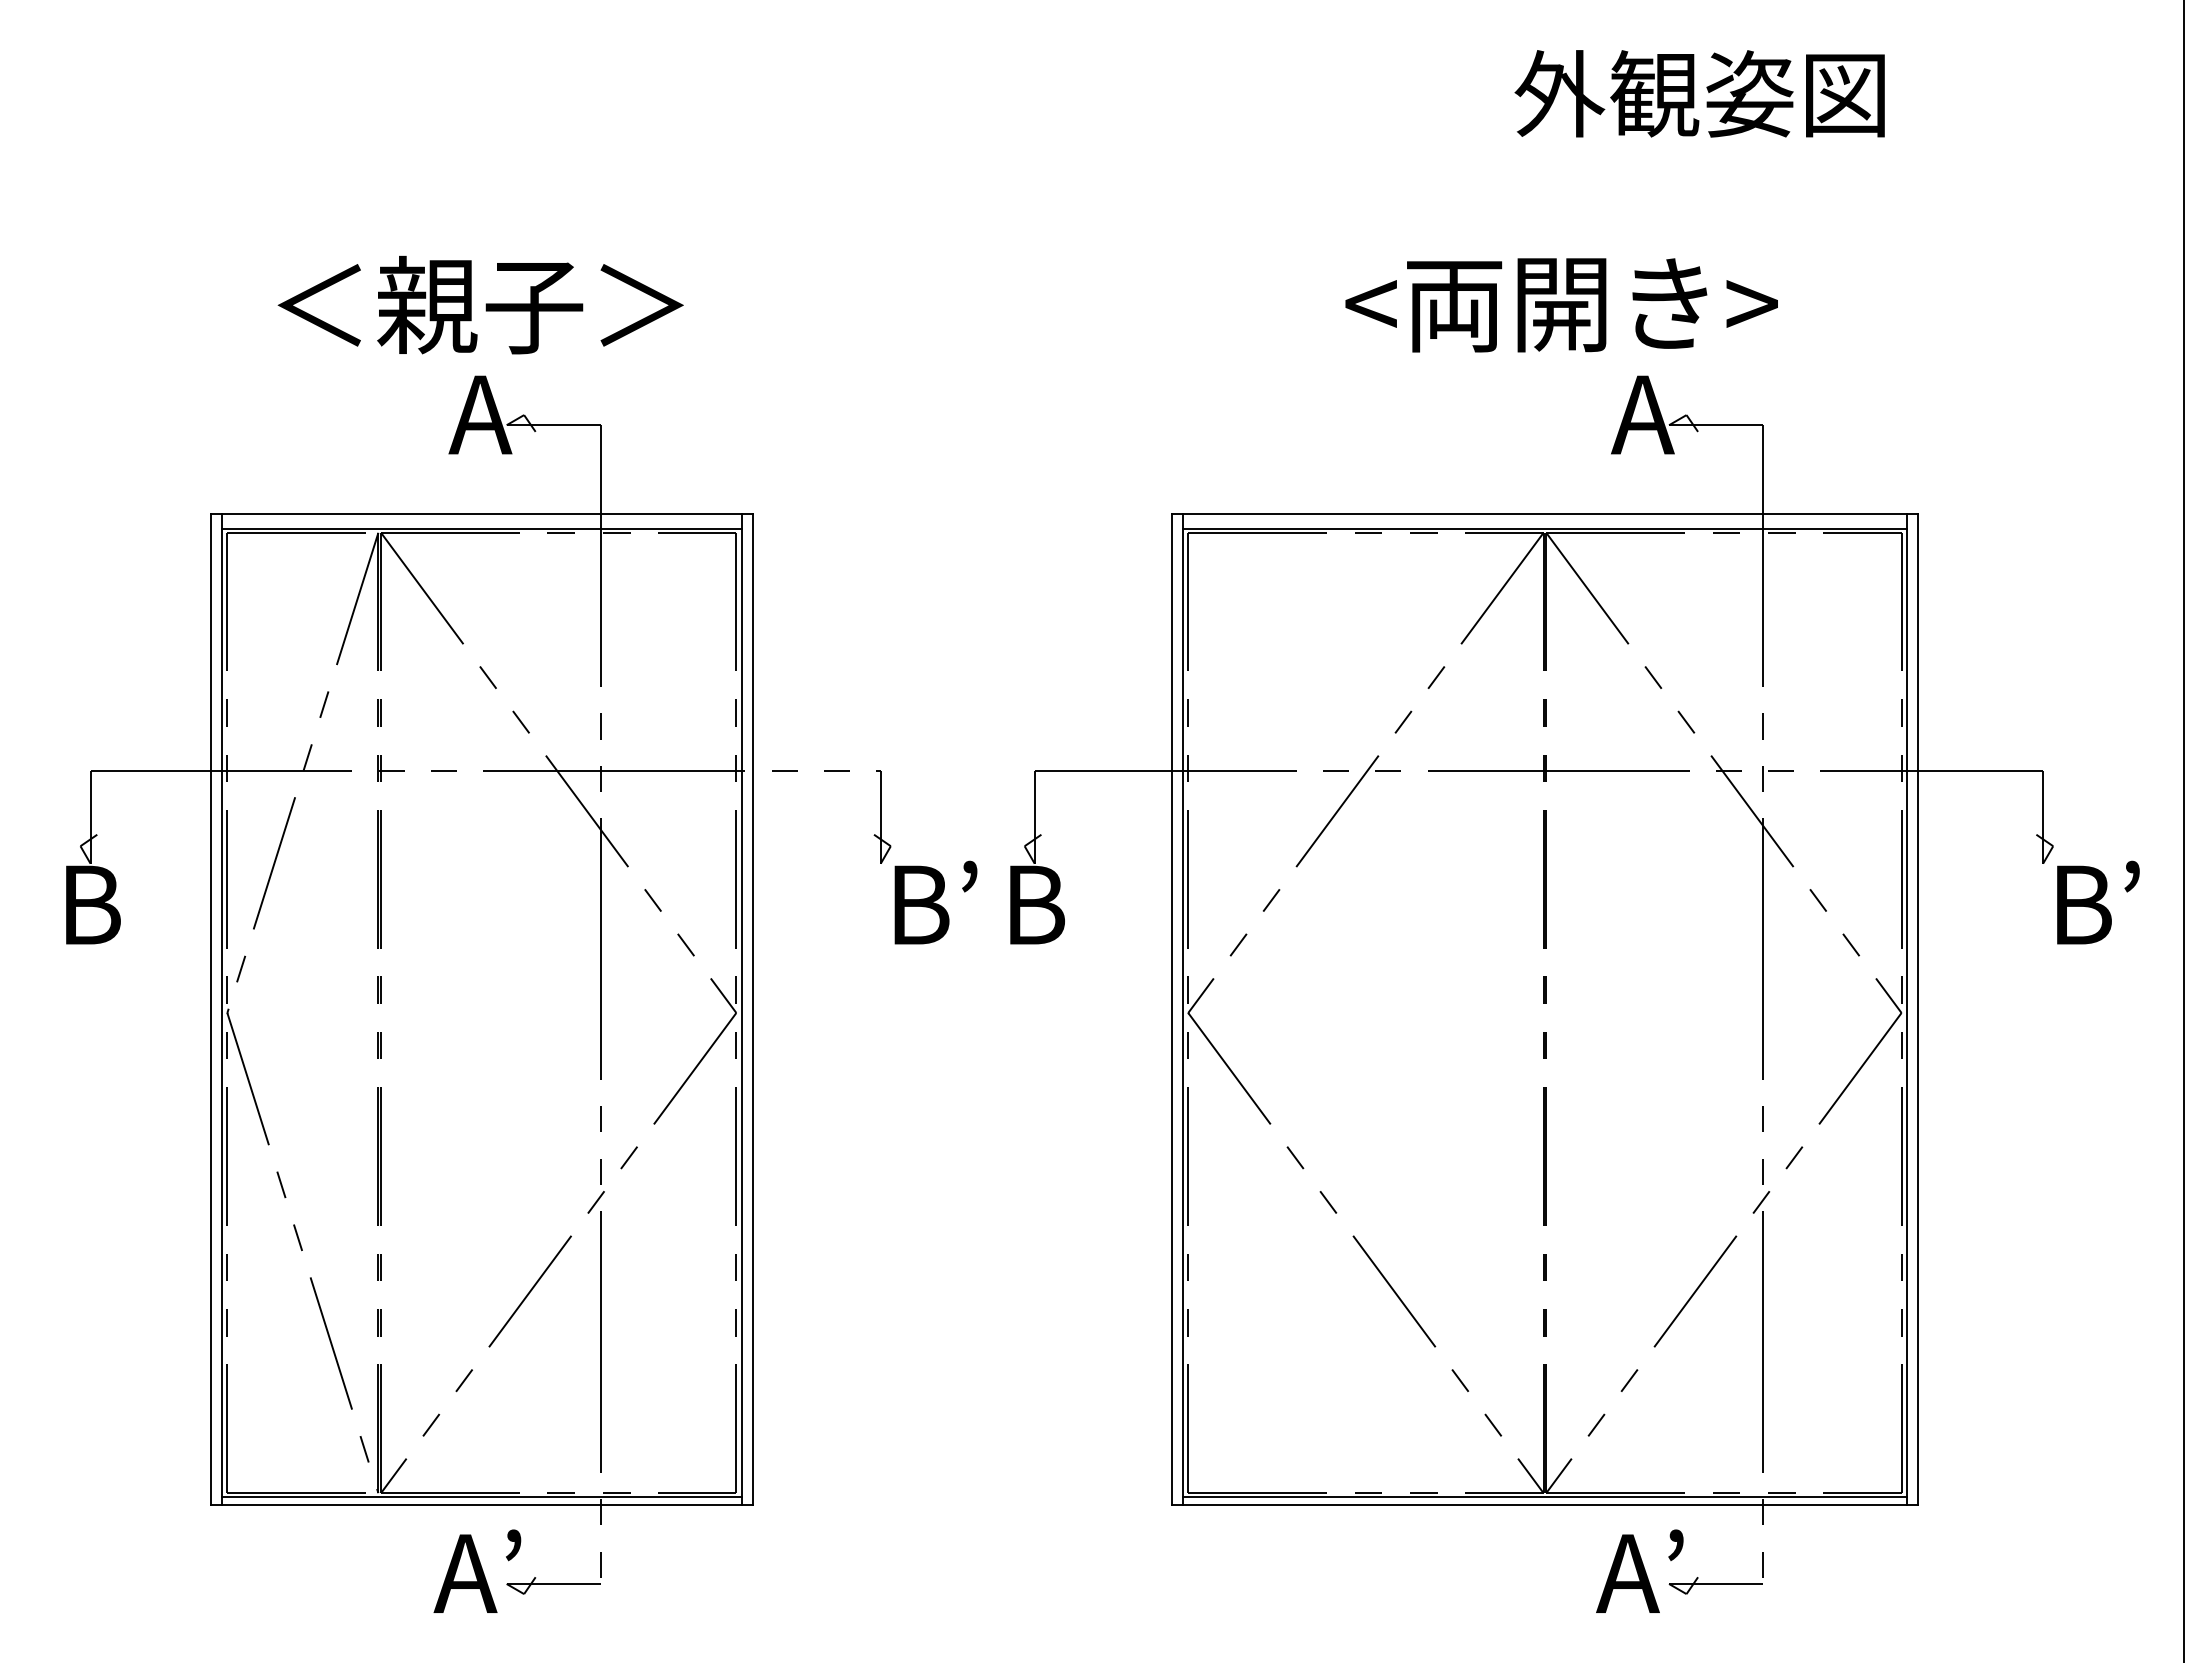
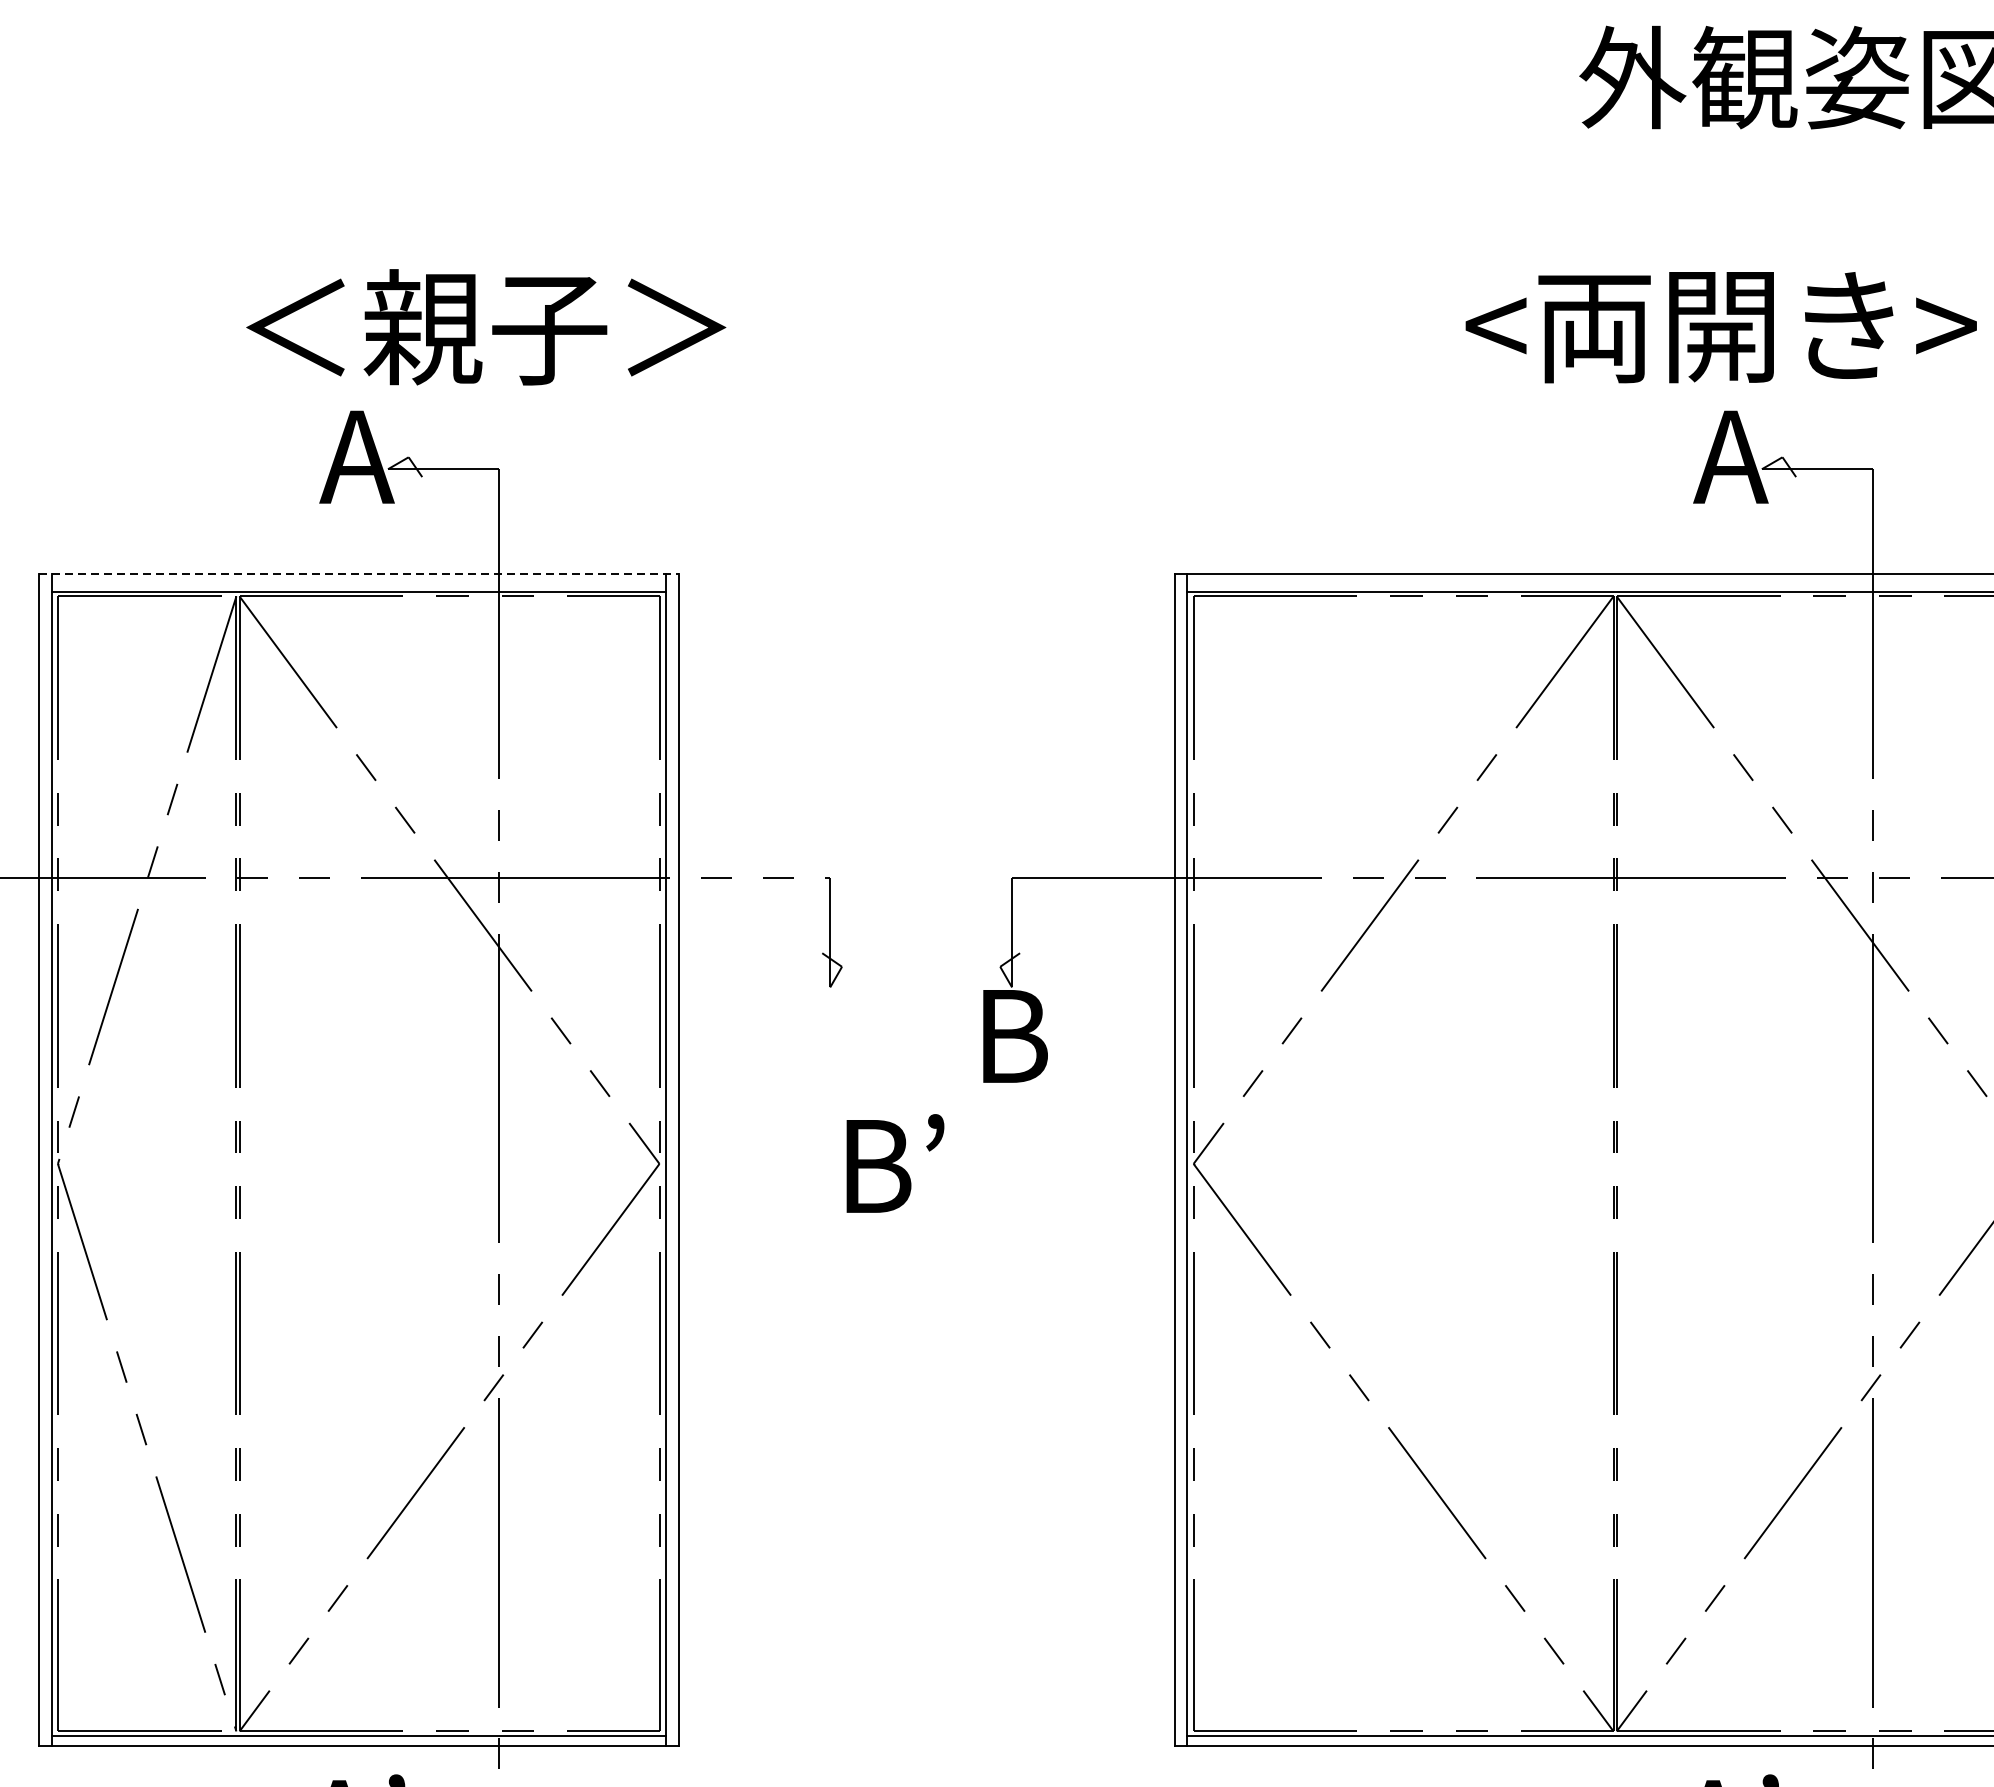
text: (480, 304) -> (485, 326), moved
text: (1561, 305) -> (1721, 327), moved
line: (481, 514) -> (358, 574), solid -> dashed
text: (935, 902) -> (894, 1163), moved

